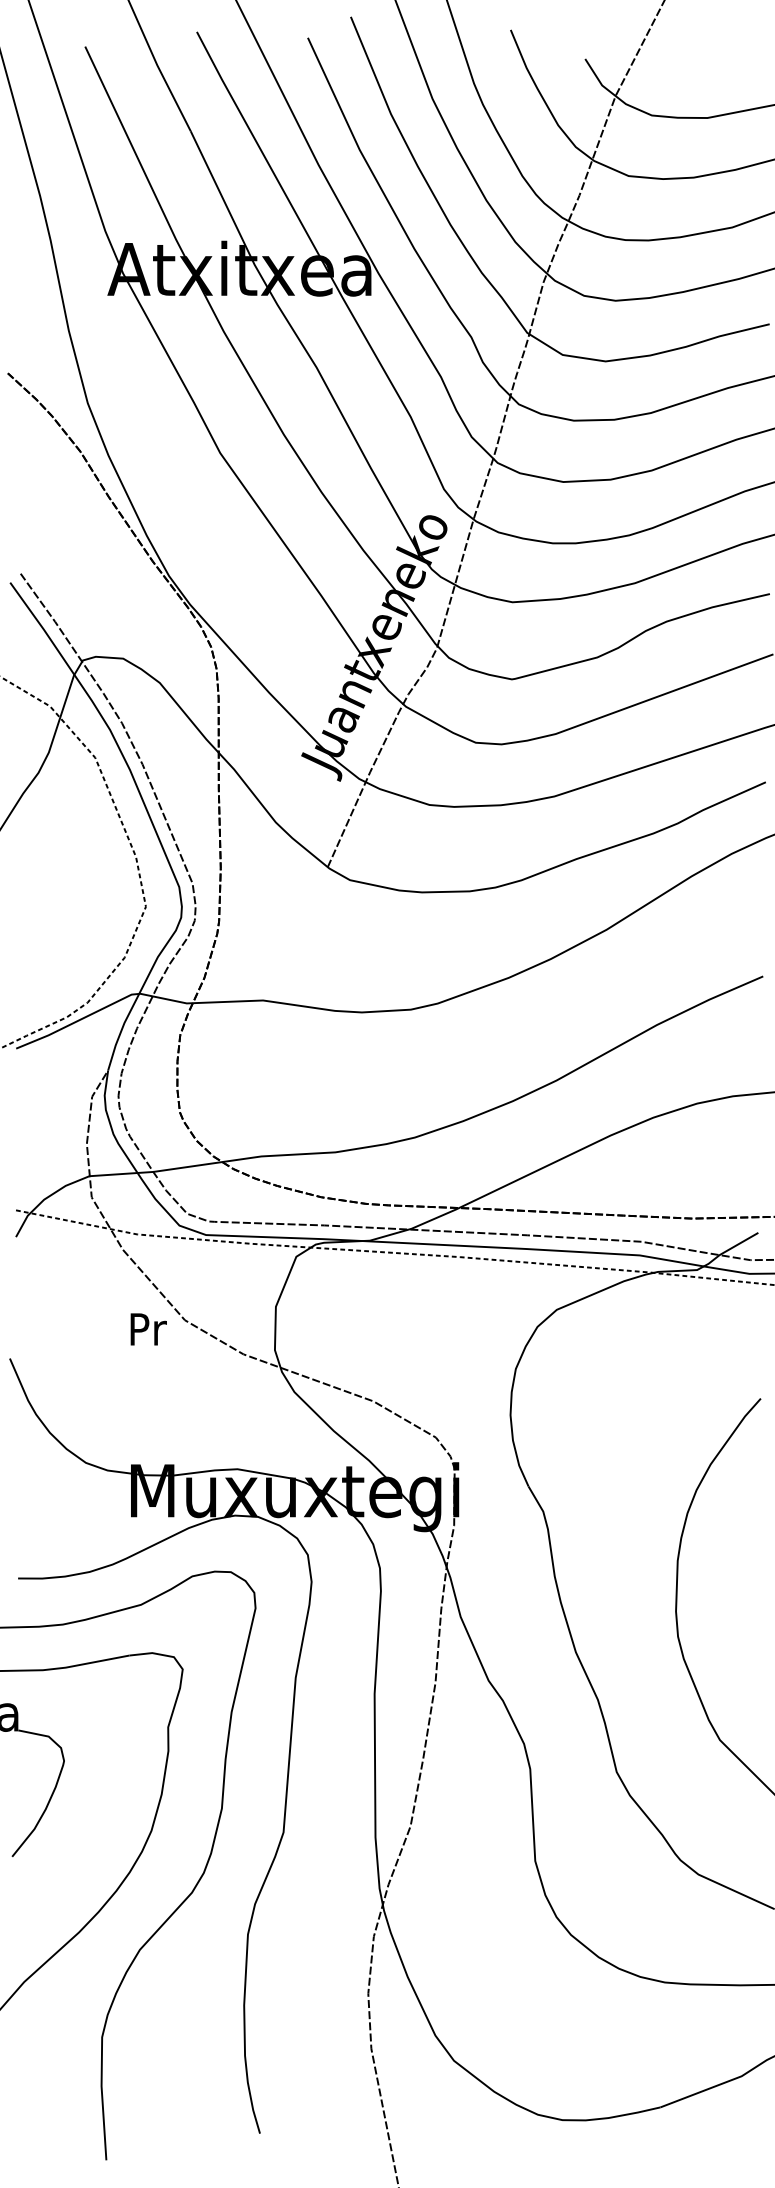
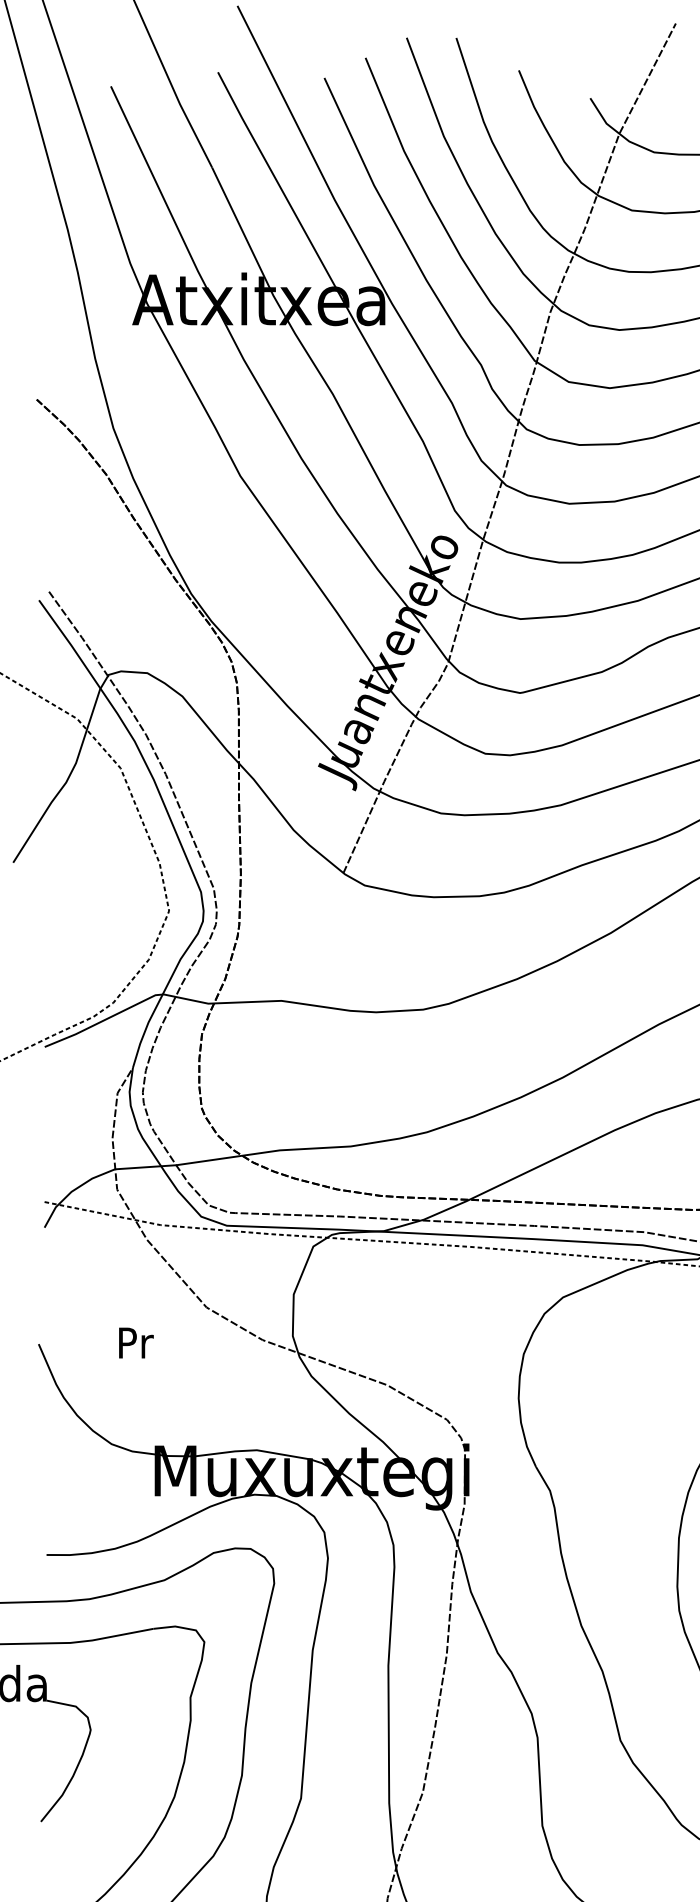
text: (148, 1329) -> (136, 1343), moved

